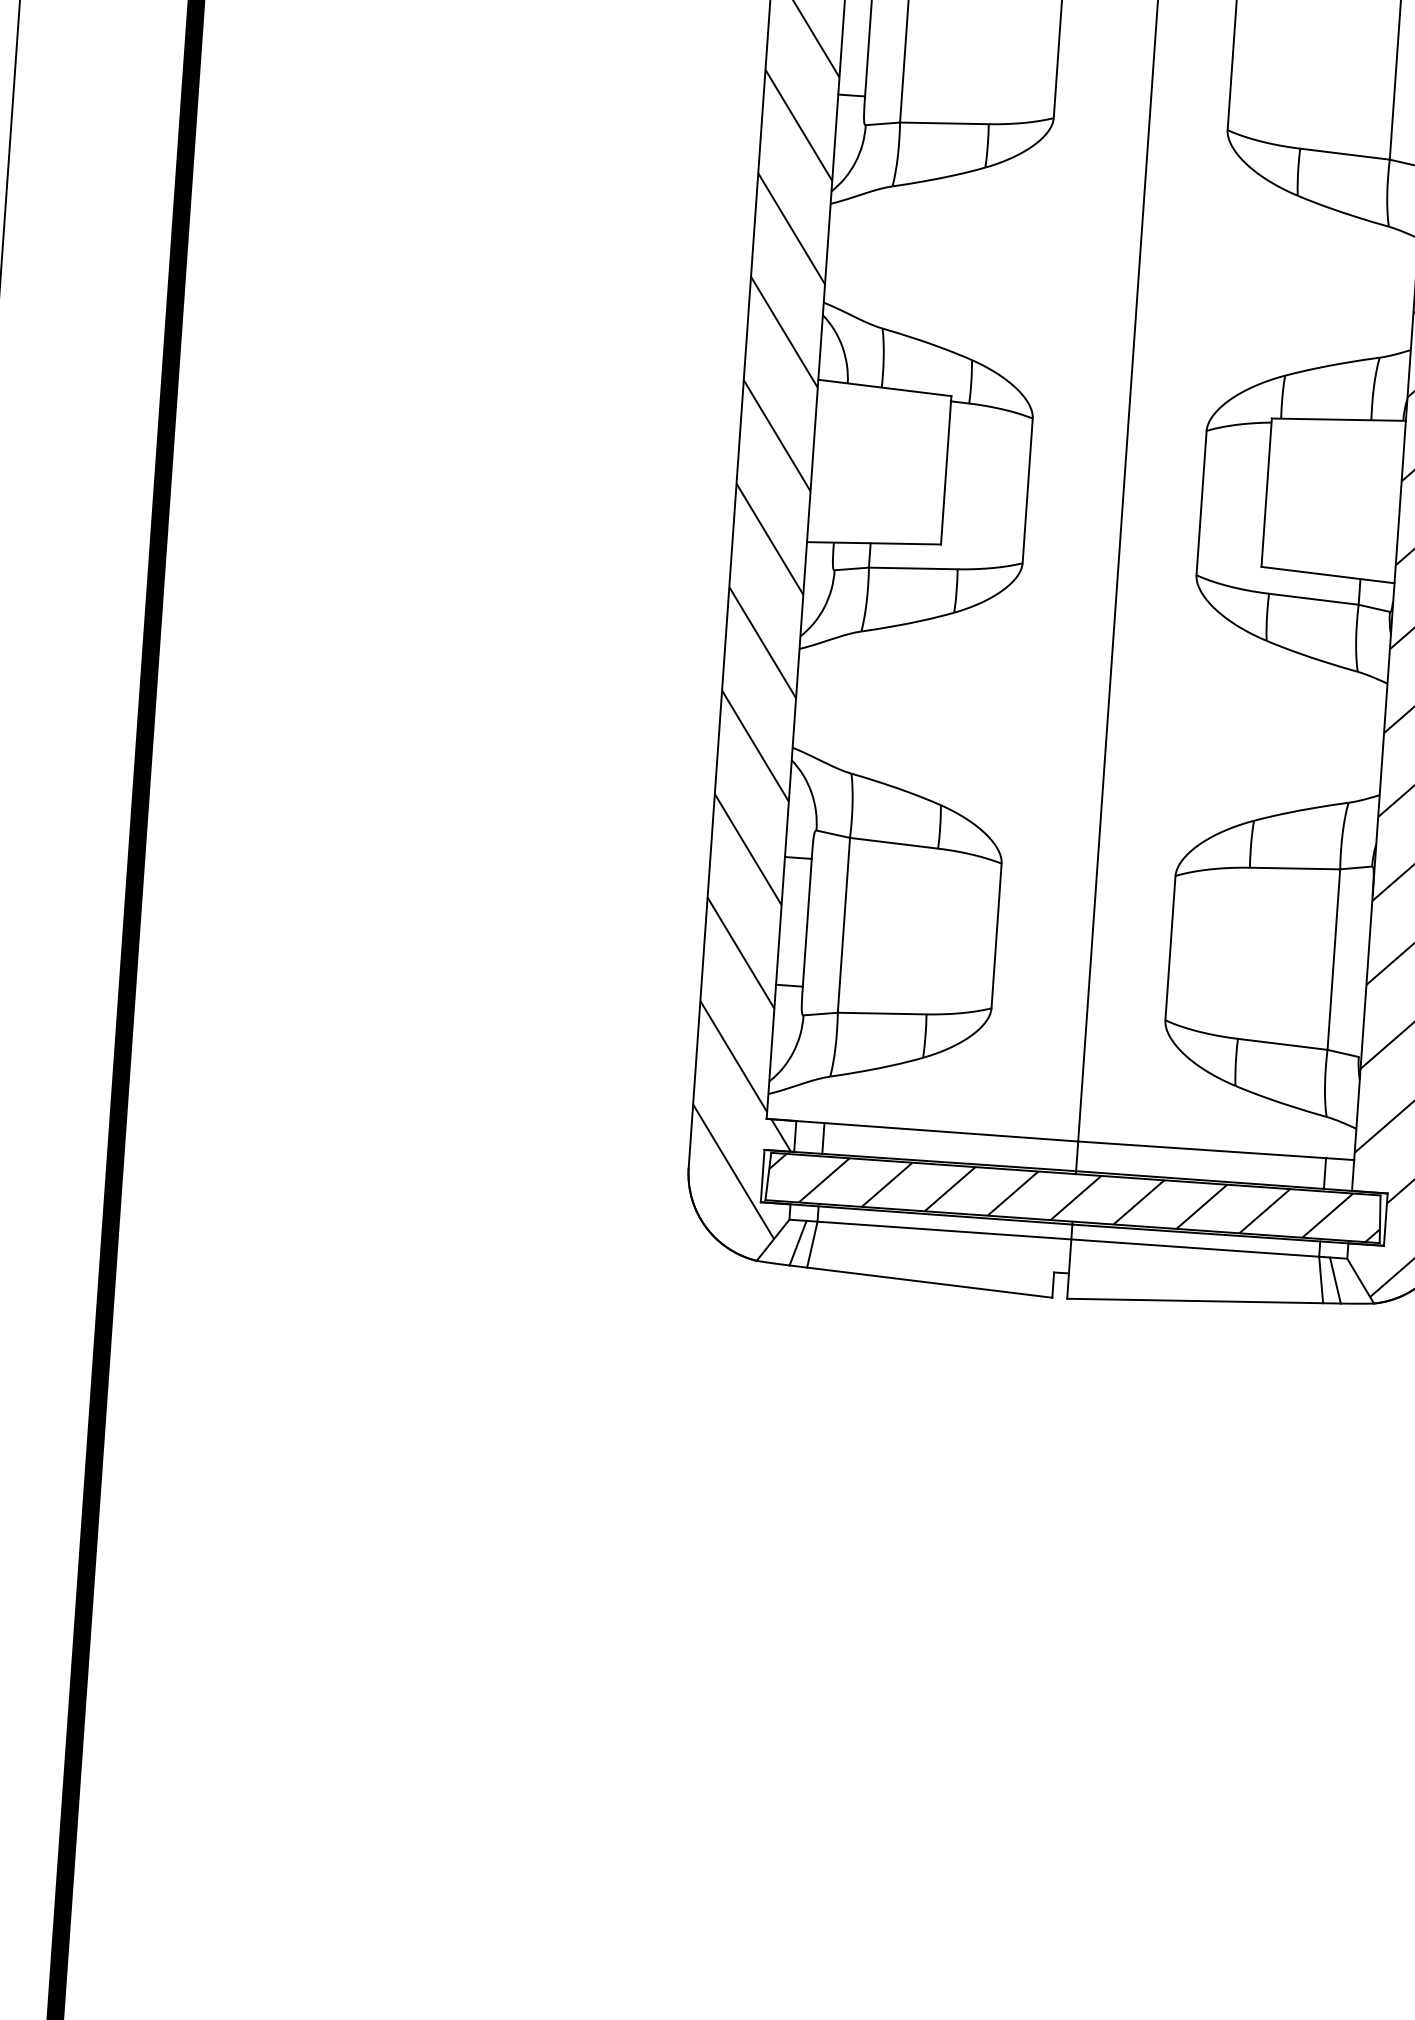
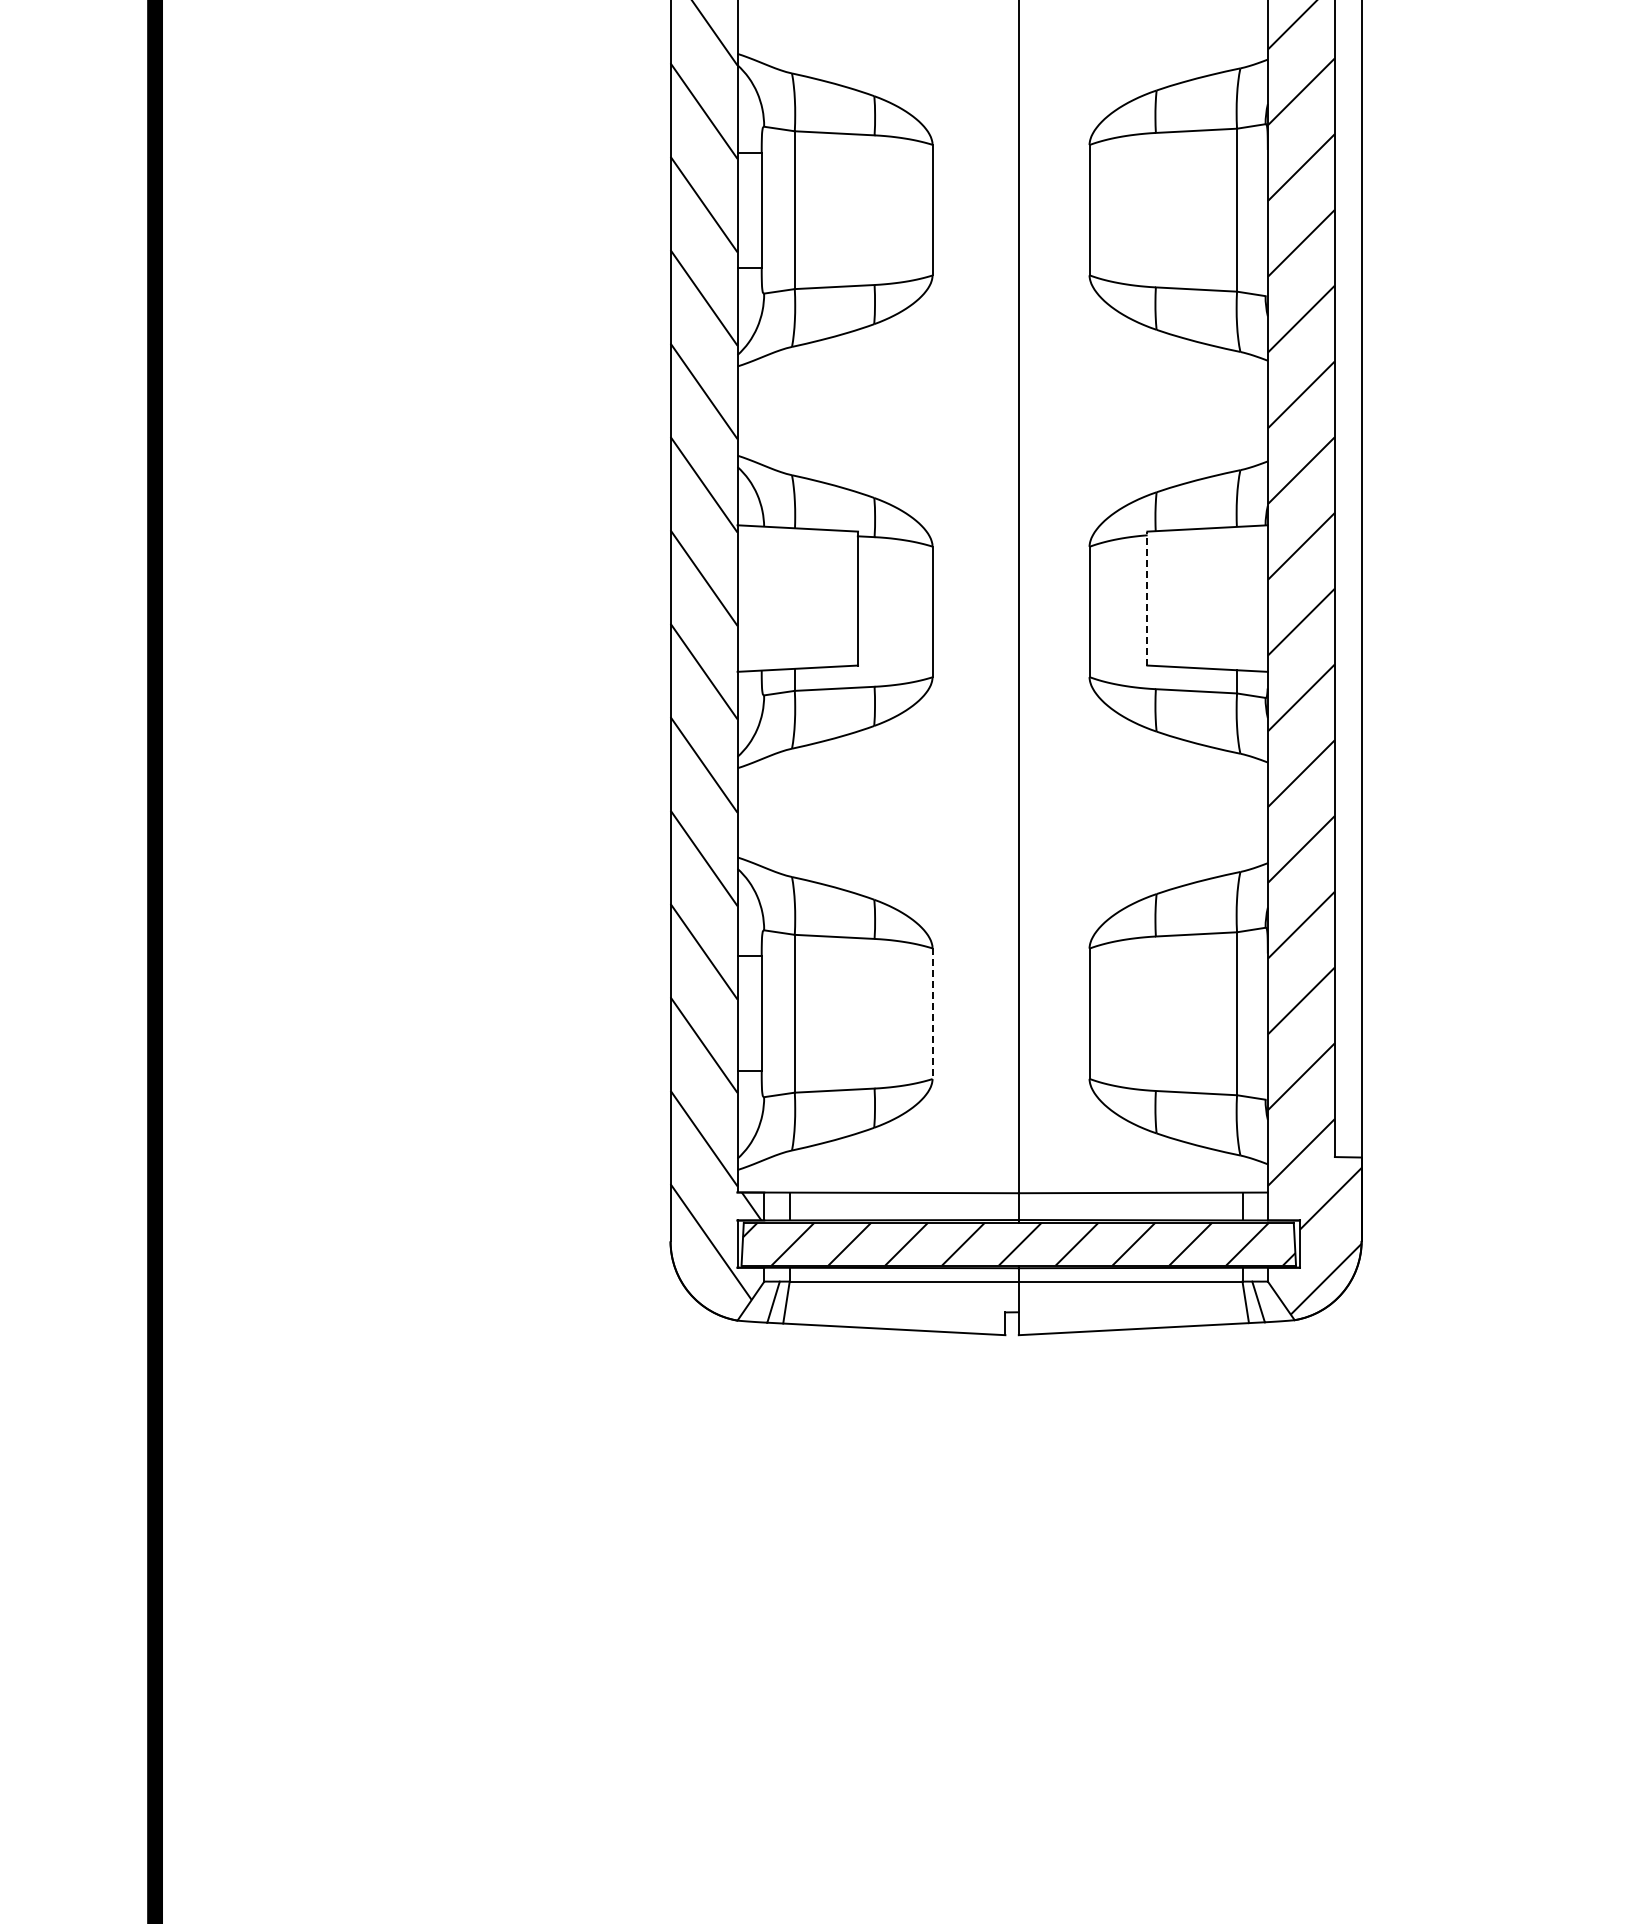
line: (1266, 492) -> (1147, 598), solid -> dashed
line: (996, 936) -> (932, 1014), solid -> dashed

